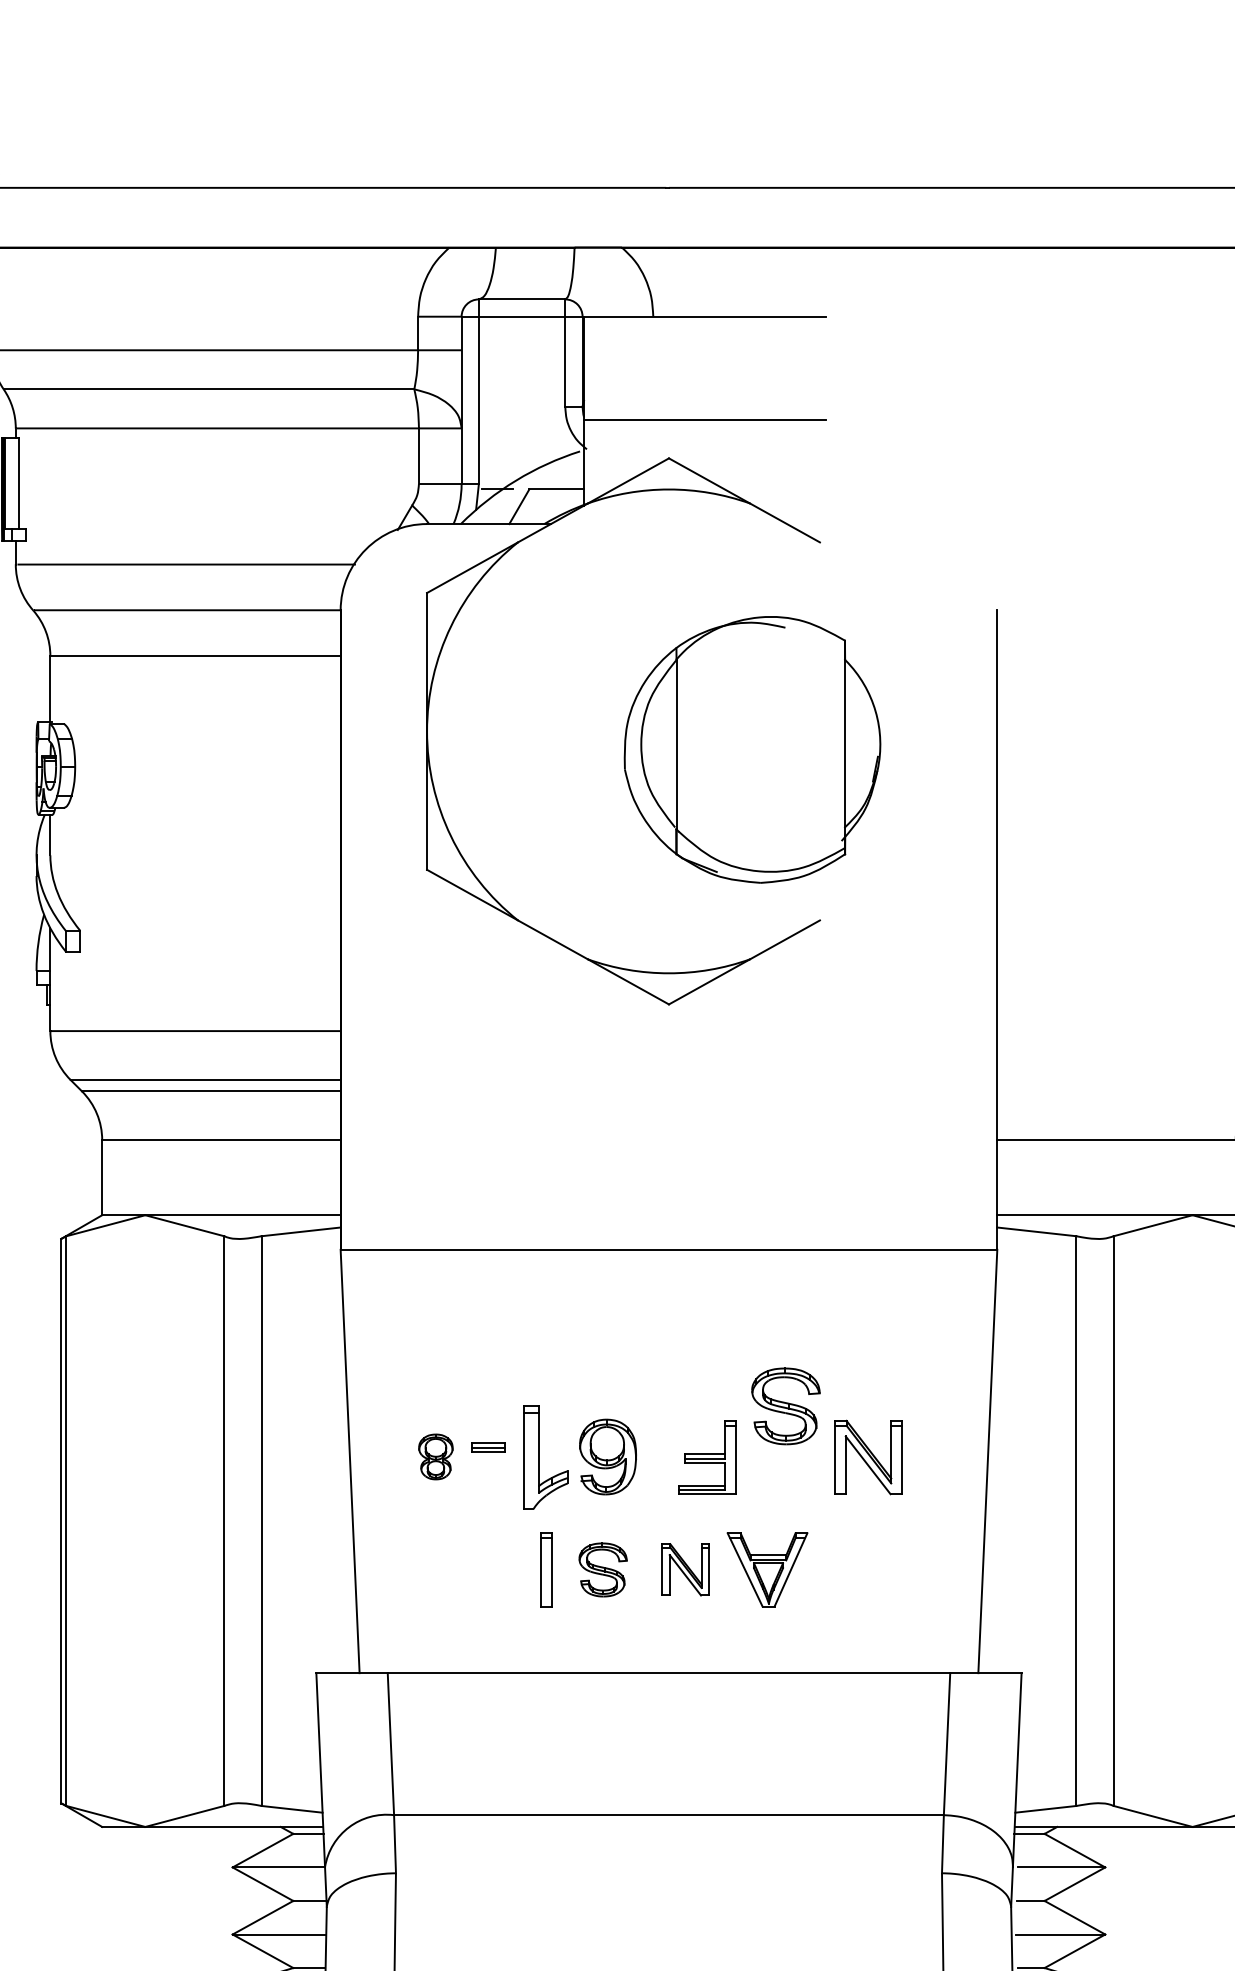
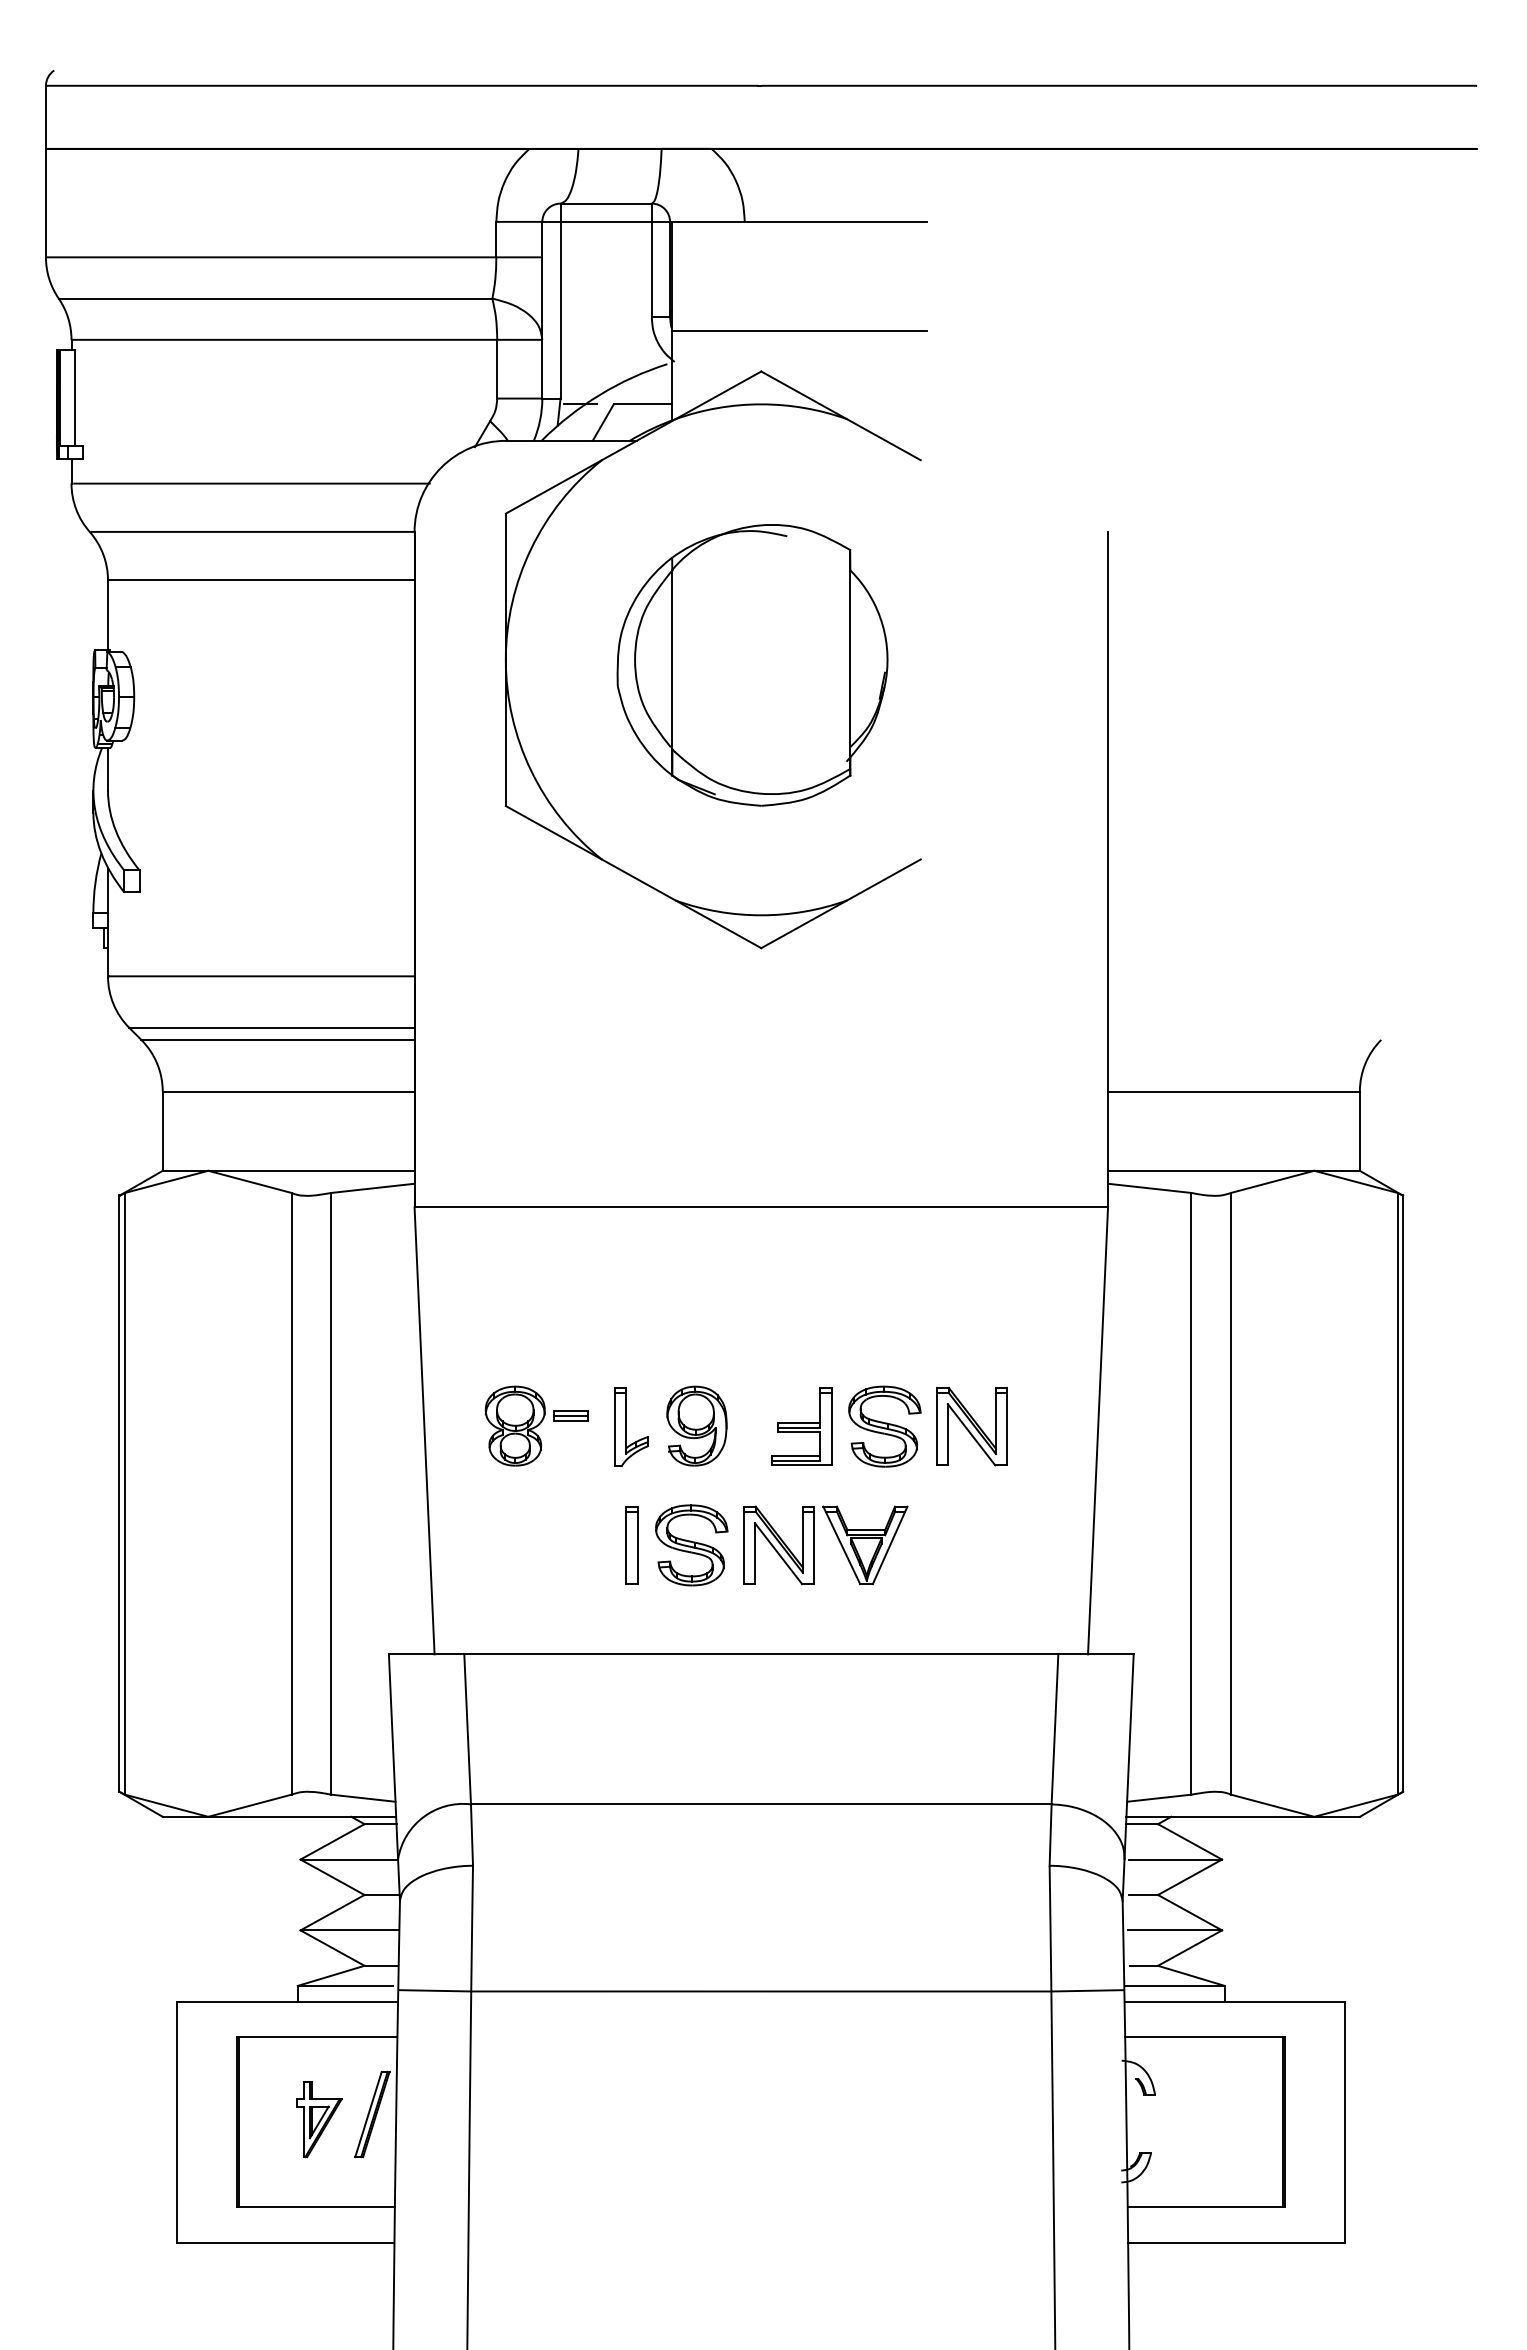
part: (752, 750) -> (752, 665), moved
part: (785, 1406) -> (884, 1426), moved
part: (435, 1456) -> (514, 1425), size x1.67
part: (546, 1457) -> (631, 1426), size x0.71
part: (685, 1569) -> (778, 1544), size x1.43
part: (602, 1570) -> (691, 1545), size x1.43

